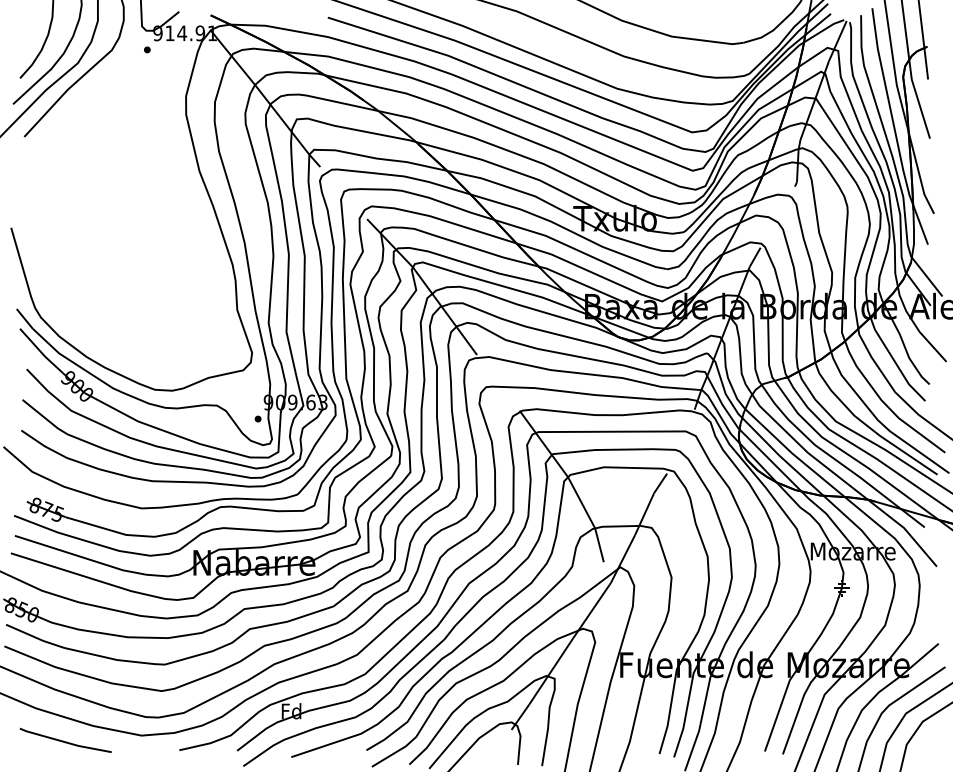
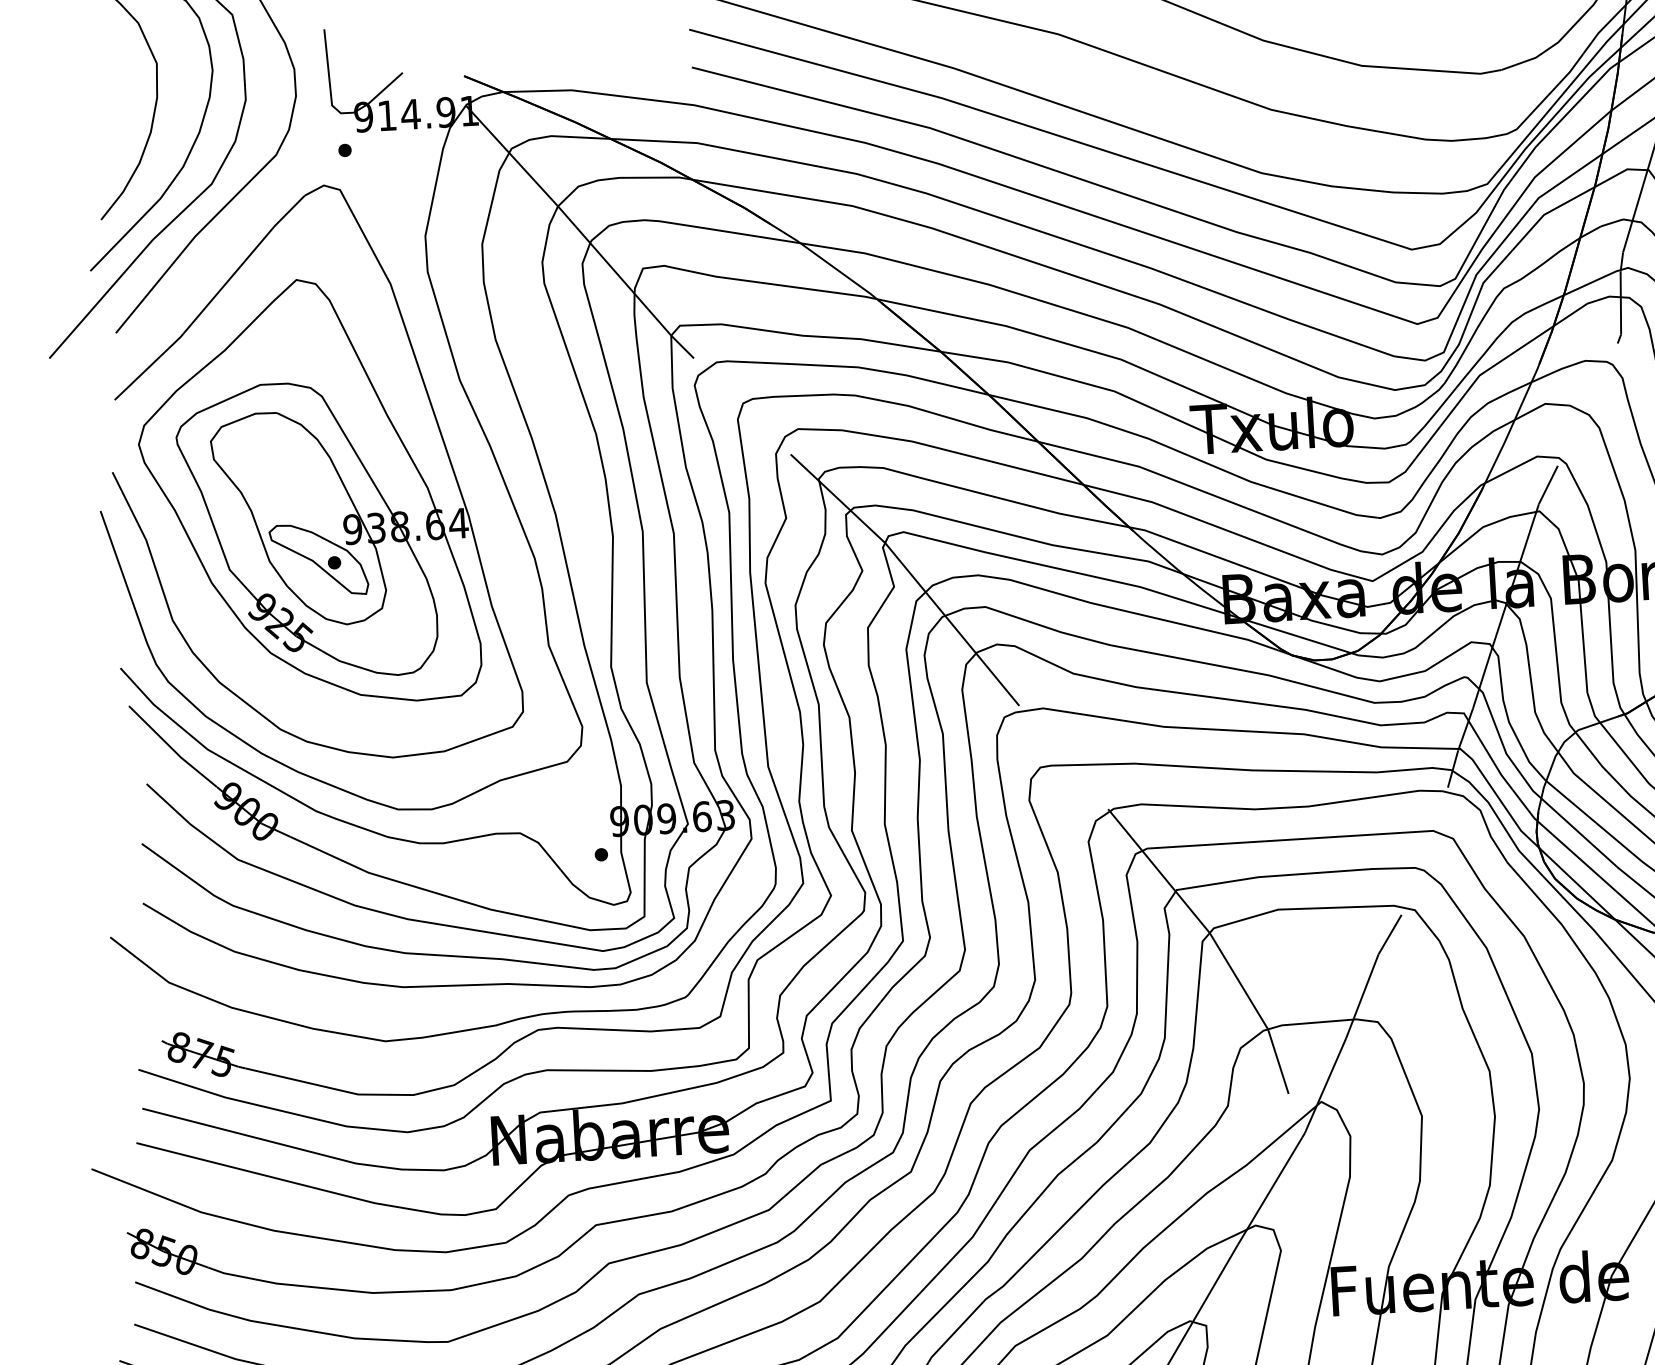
part: (120, 214) -> (311, 472), added

